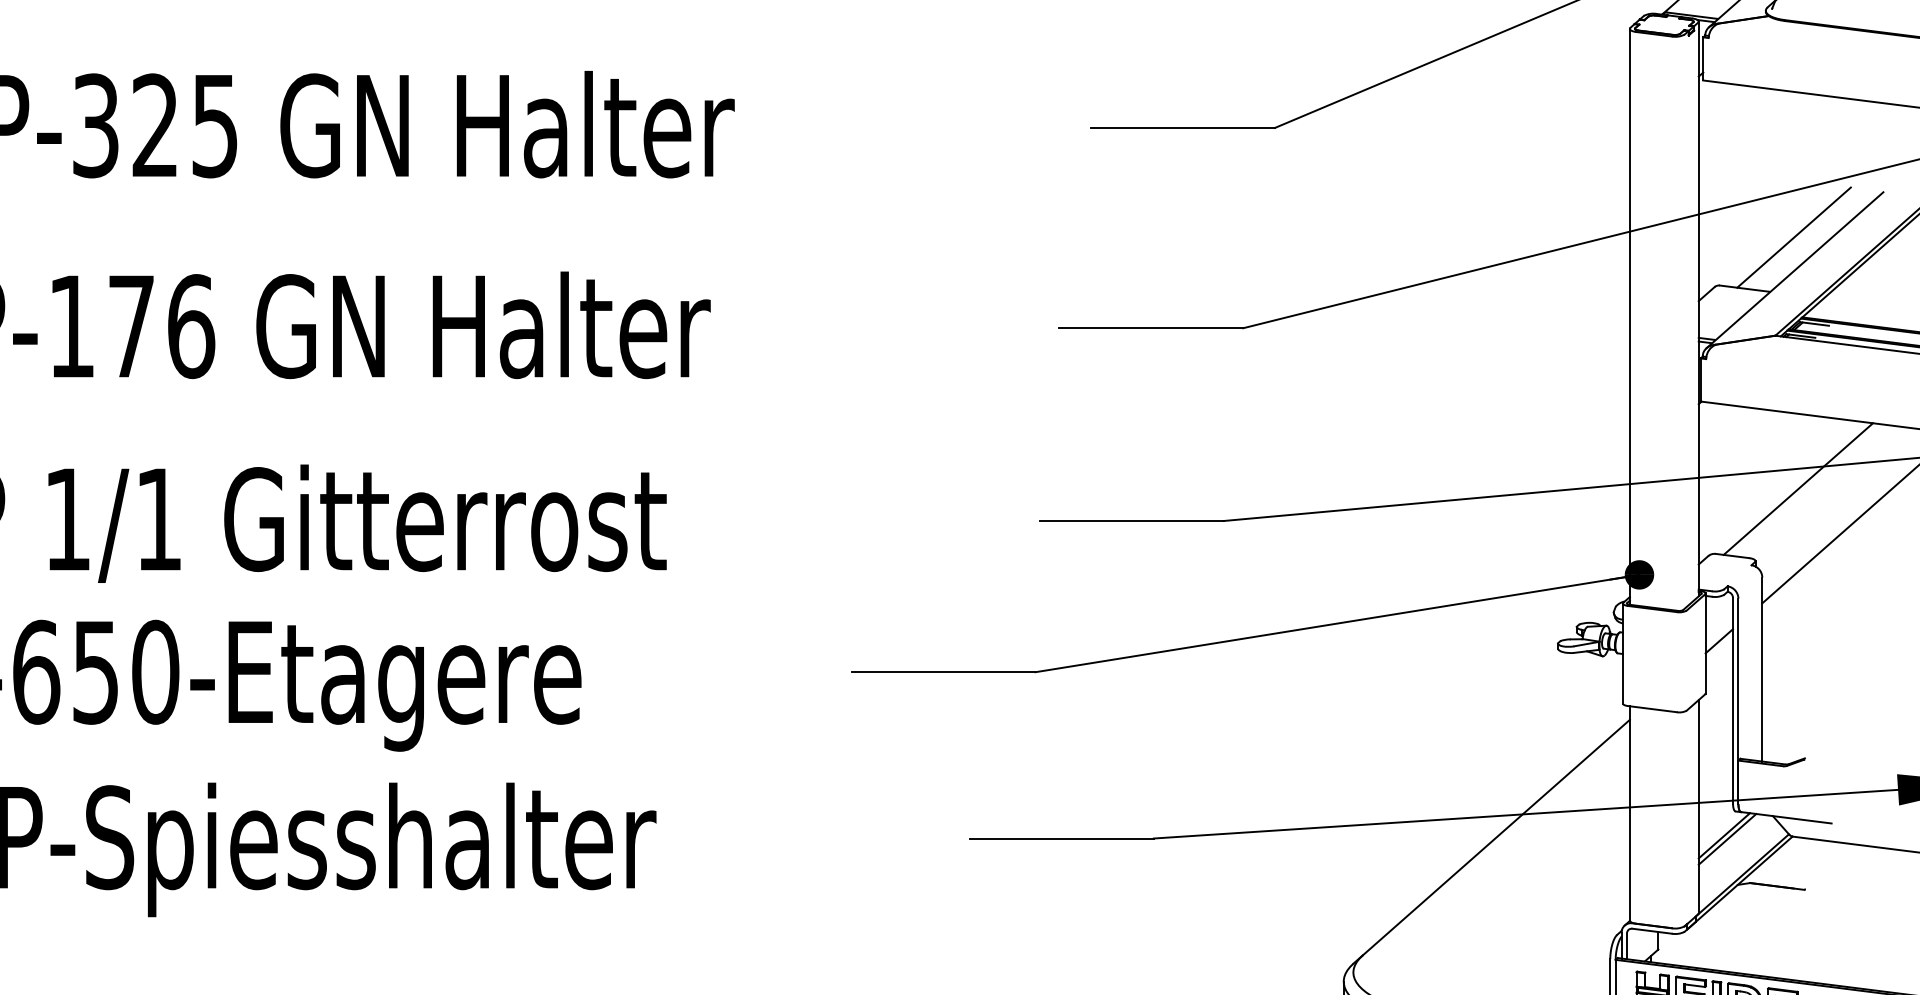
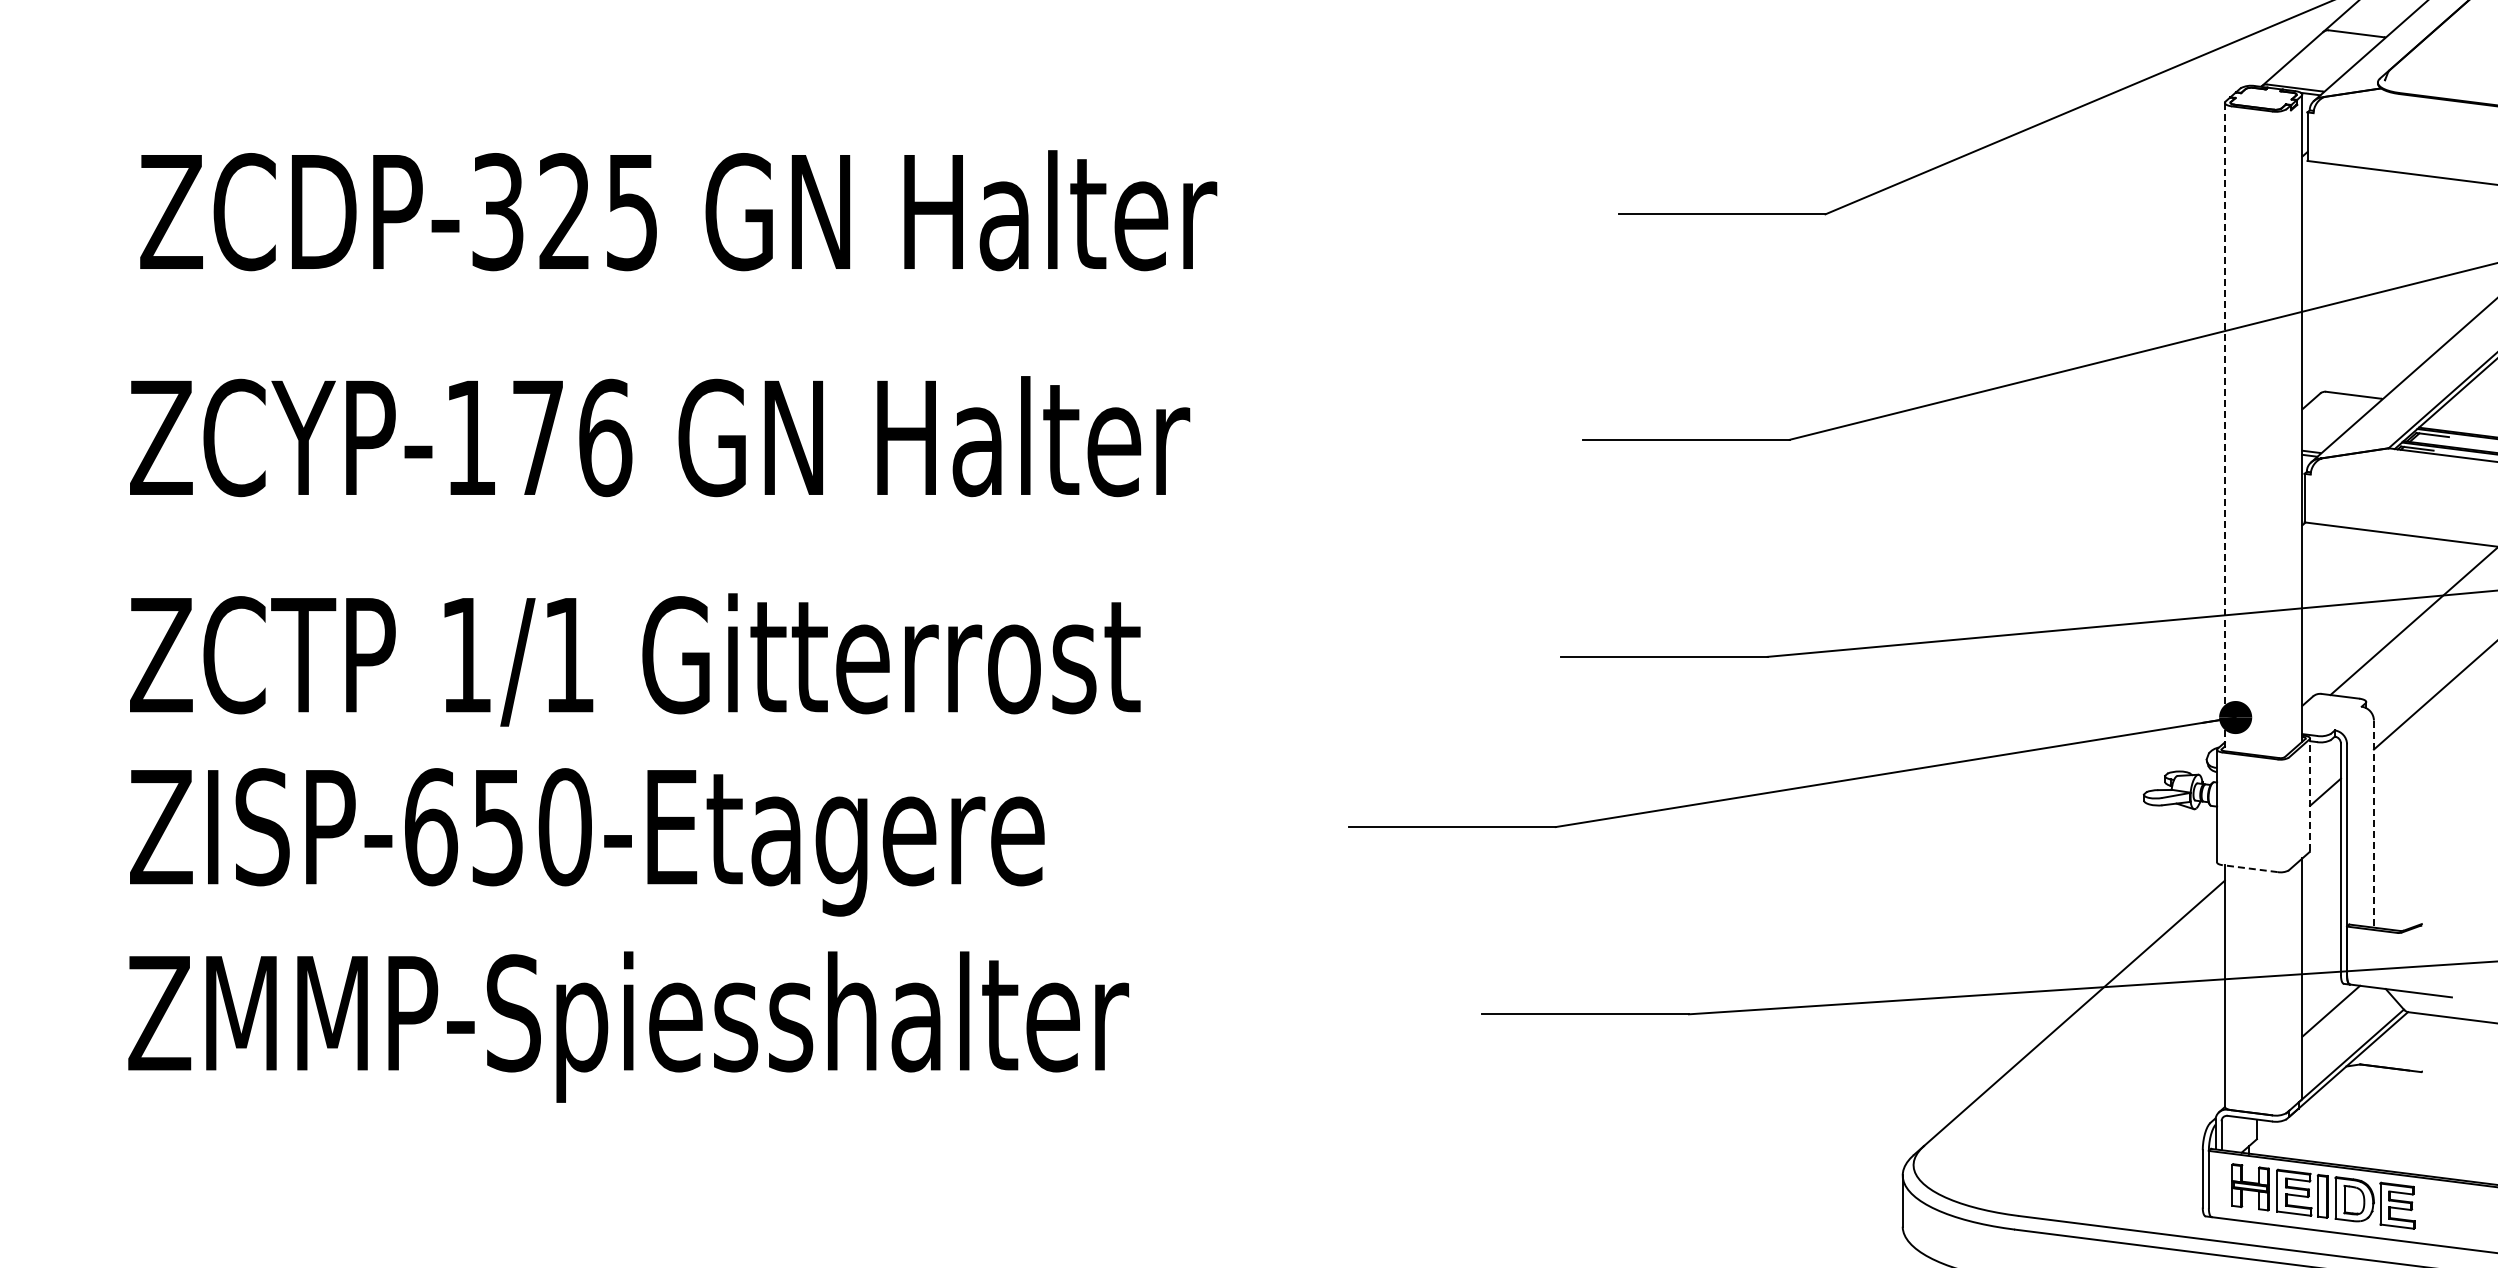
line: (1793, 237) -> (2409, 337), removed
line: (1629, 317) -> (2224, 427), solid -> dashed
line: (1705, 643) -> (2310, 794), solid -> dashed
line: (1761, 669) -> (2373, 824), solid -> dashed
line: (1652, 708) -> (2250, 868), solid -> dashed
line: (1727, 838) -> (2334, 1014), removed

